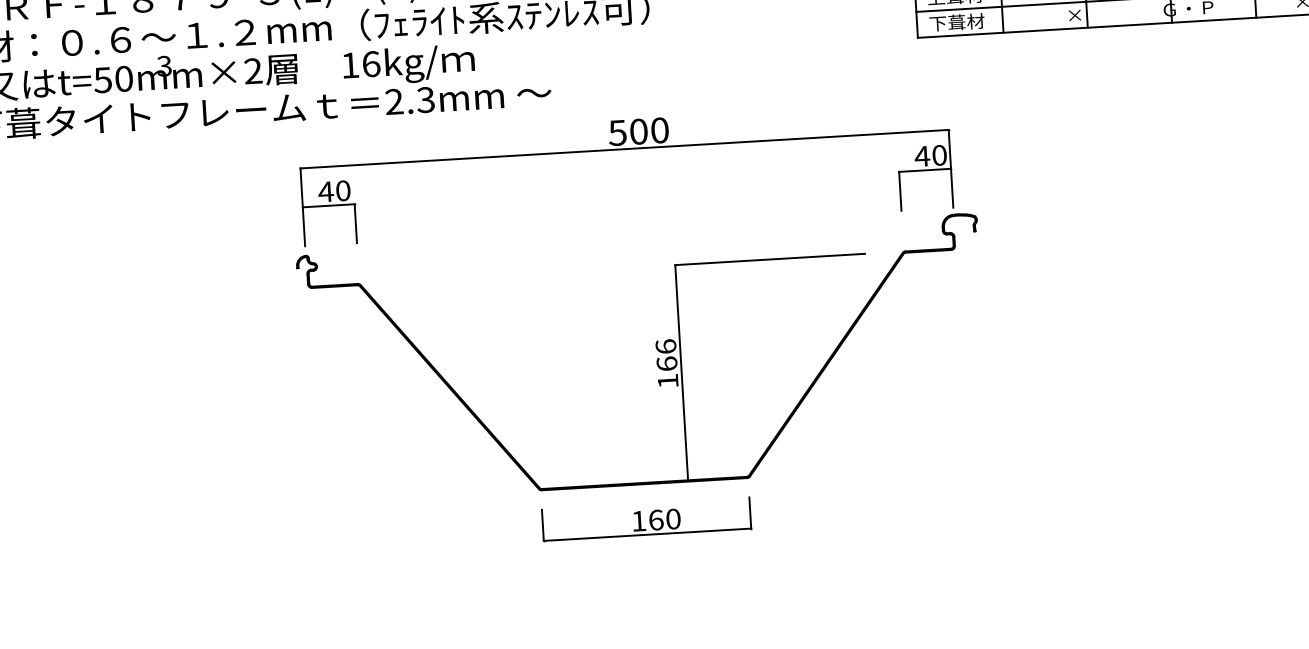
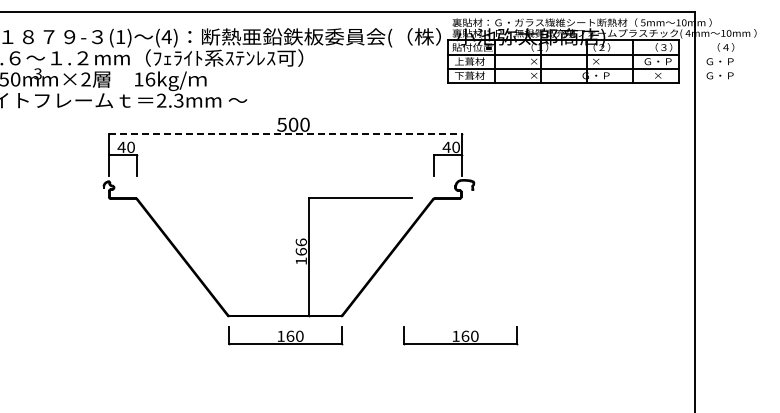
line: (625, 148) -> (285, 133), solid -> dashed
part: (968, 500) -> (460, 335), added

